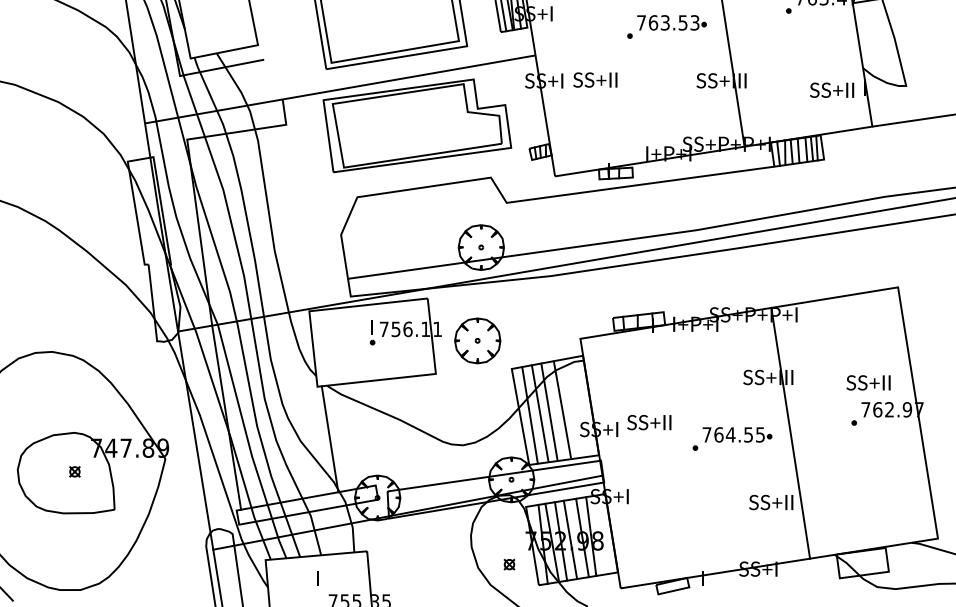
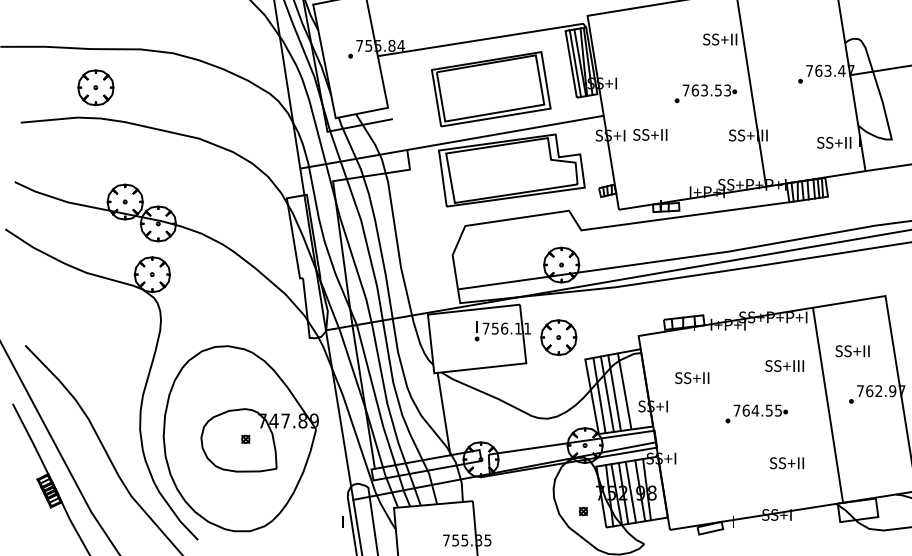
text: (868, 383) -> (852, 351), moved
text: (649, 423) -> (692, 378), moved
line: (791, 432) -> (828, 404), moved
text: (317, 577) -> (342, 521), moved

